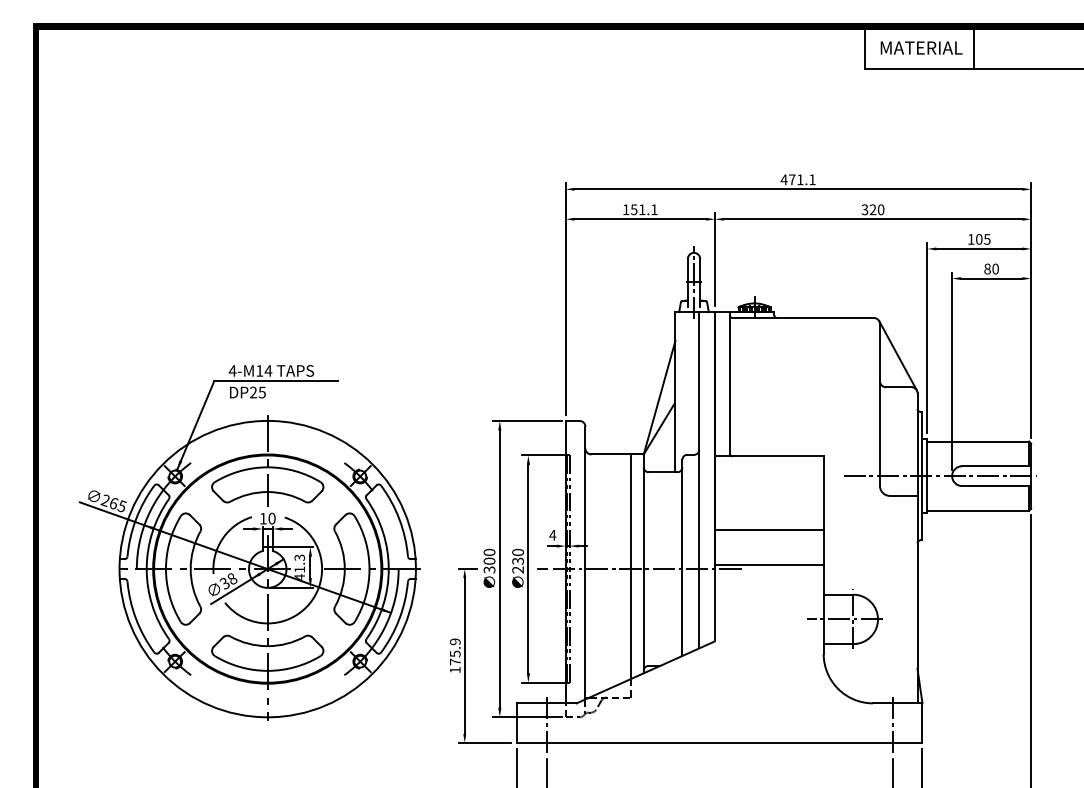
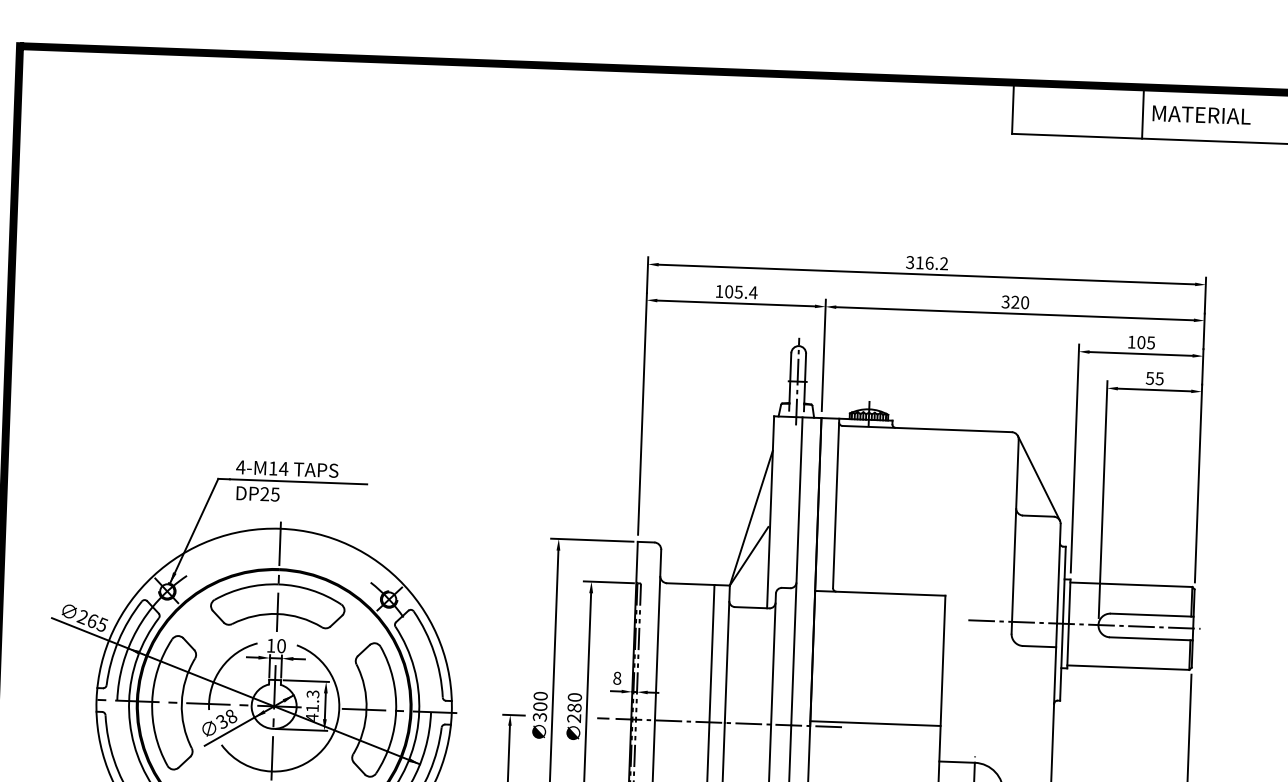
text: (921, 47) -> (1201, 114), moved
text: (797, 179) -> (926, 262), 471.1 -> 316.2
text: (643, 209) -> (740, 291), 151.1 -> 105.4
text: (991, 268) -> (1154, 377), 80 -> 55
line: (769, 530) -> (877, 682), removed
text: (552, 534) -> (616, 677), 4 -> 8
text: (517, 560) -> (573, 707), 230 -> 280

